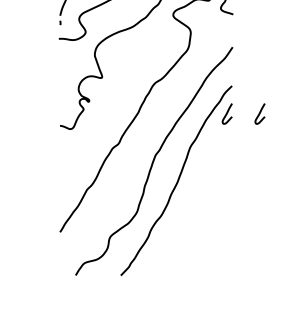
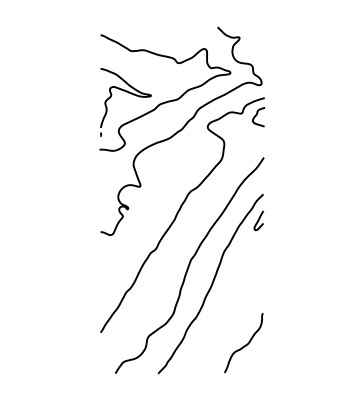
curve: (259, 113) -> (289, 220), removed
curve: (213, 244) -> (245, 344), added

